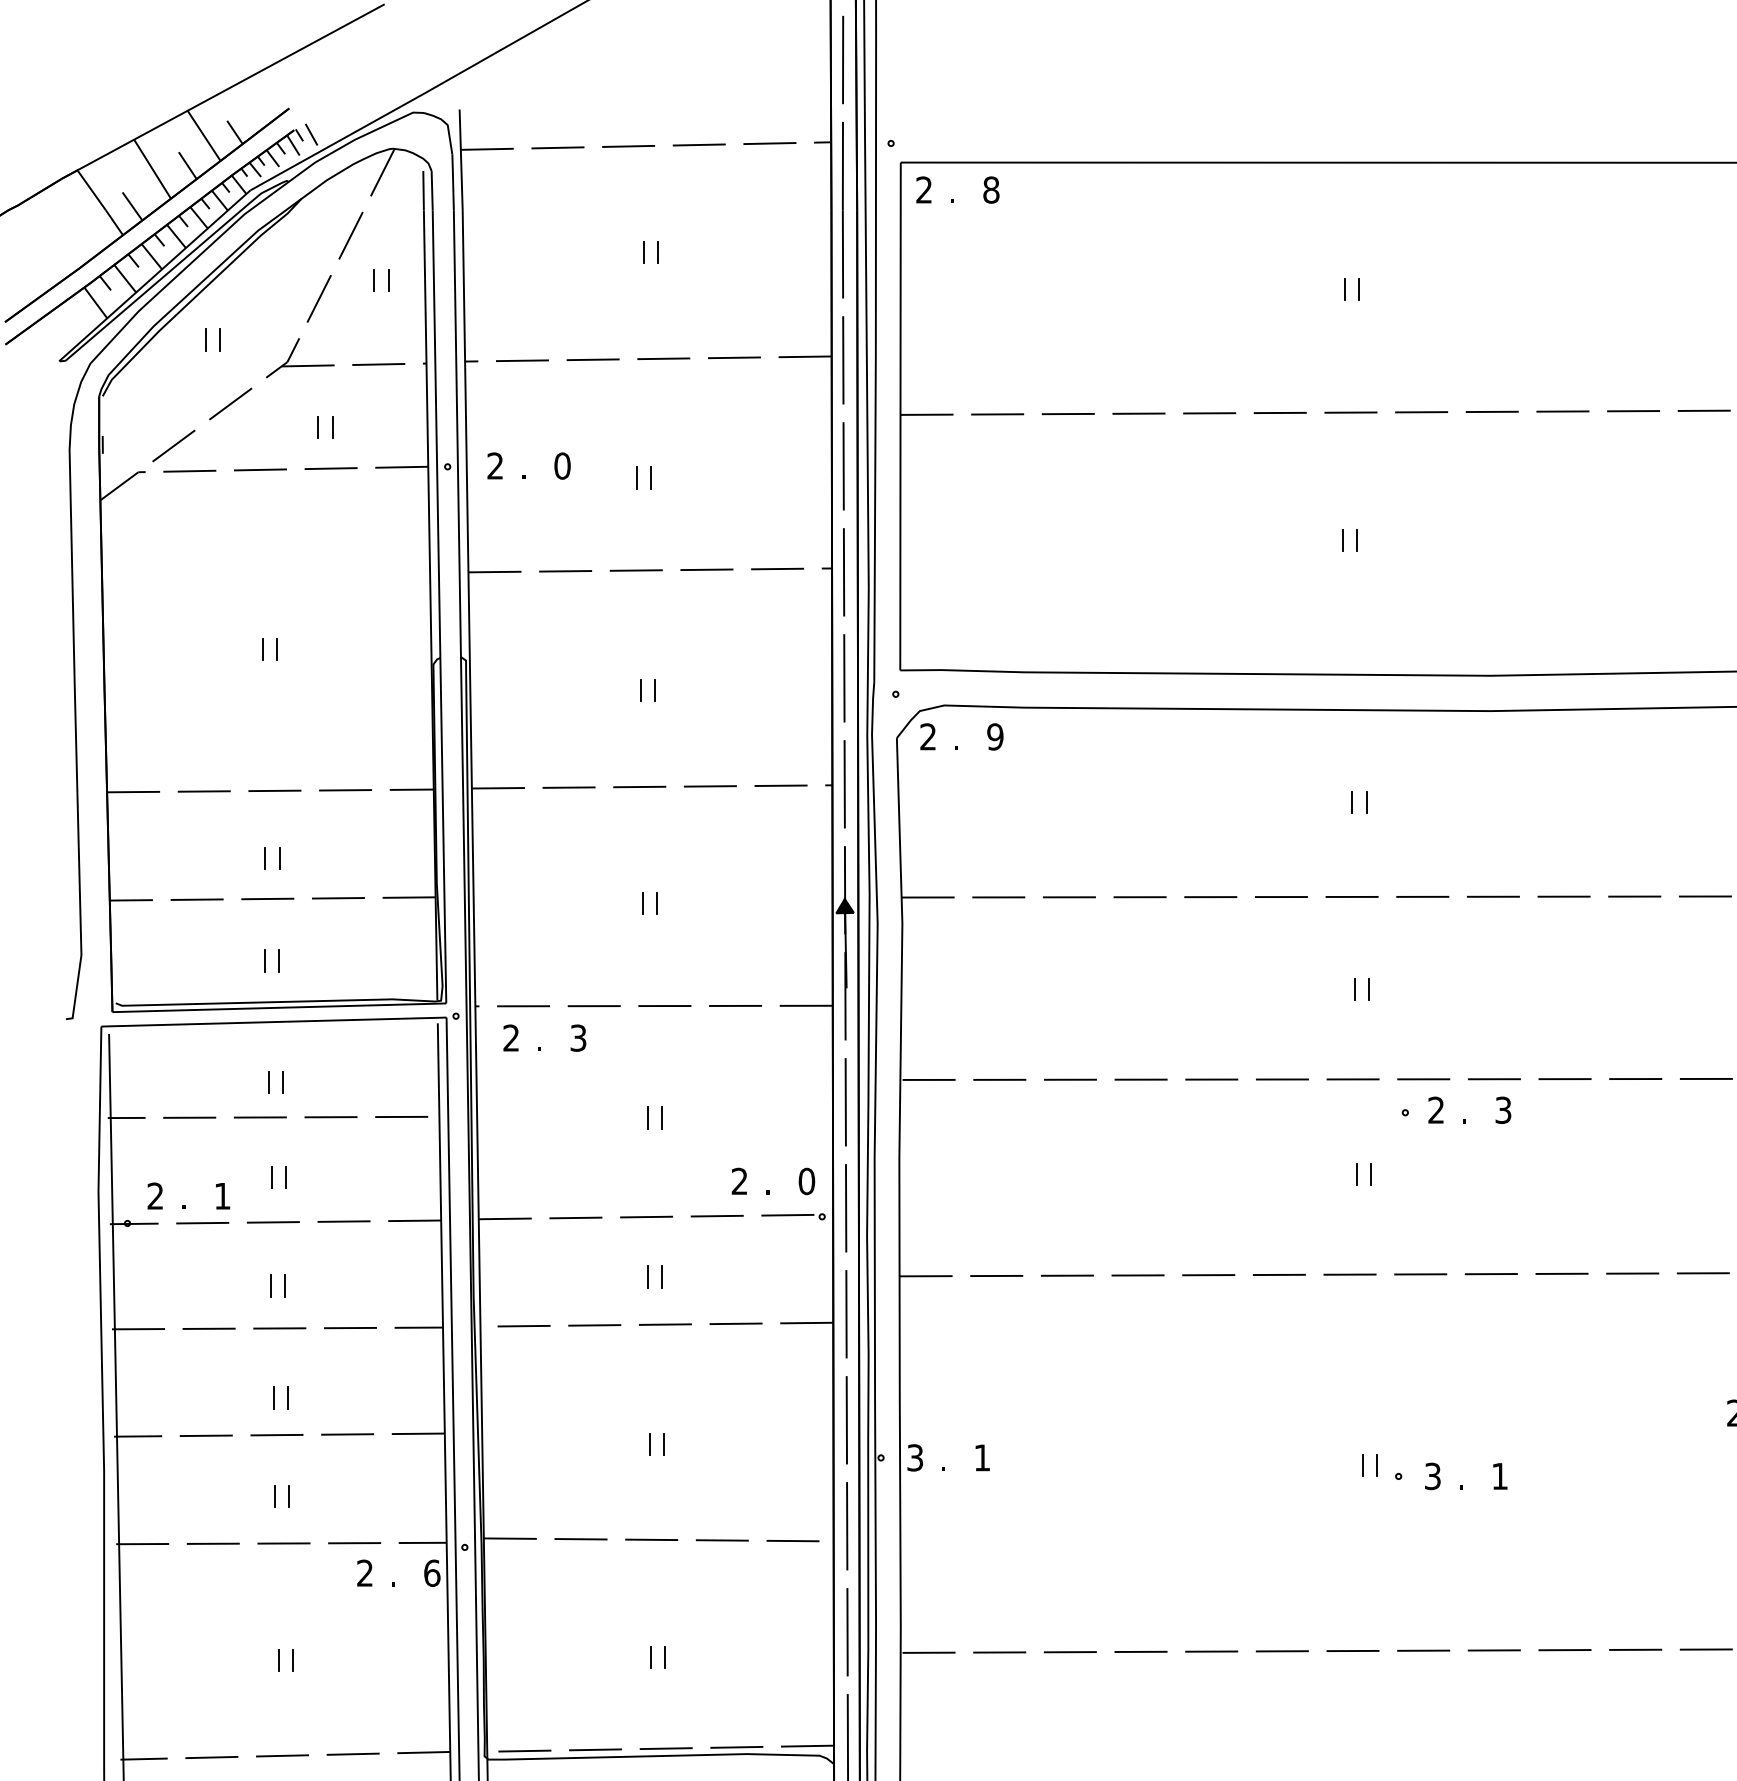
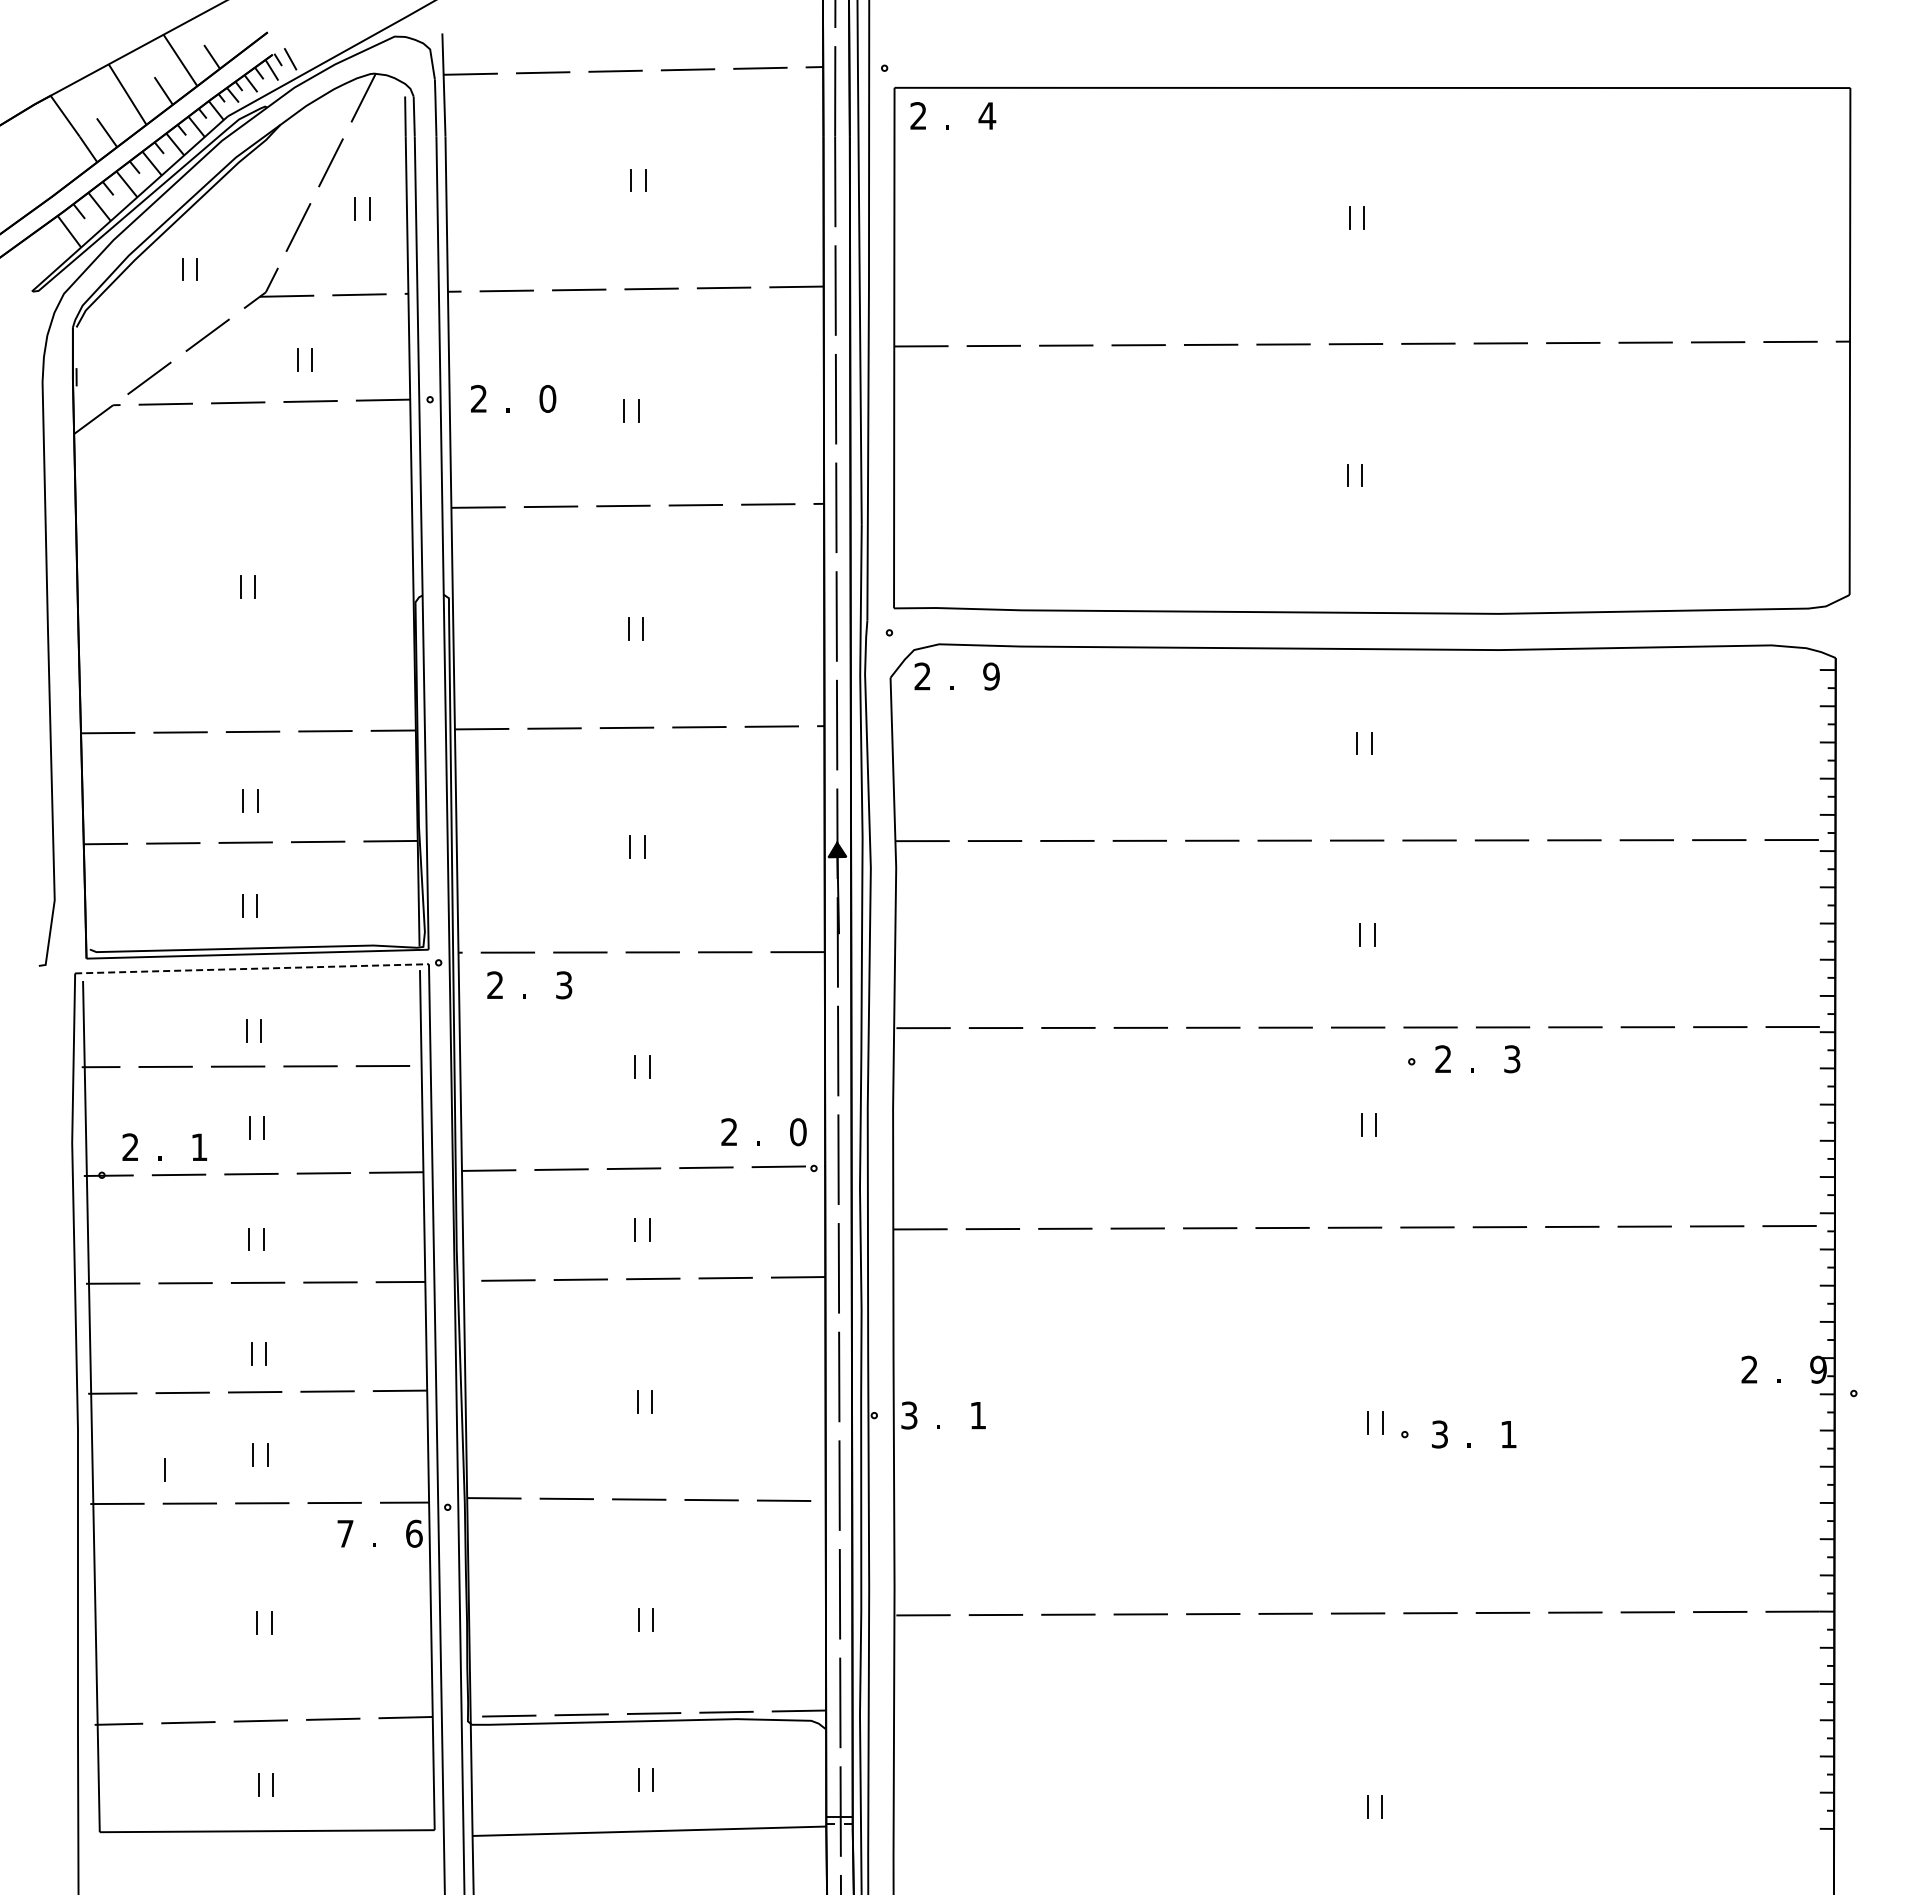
text: (991, 190) -> (987, 116), 8 -> 4
line: (274, 1021) -> (252, 968), solid -> dashed
line: (188, 1510) -> (164, 1469), added
text: (365, 1572) -> (345, 1533), 2 -> 7

